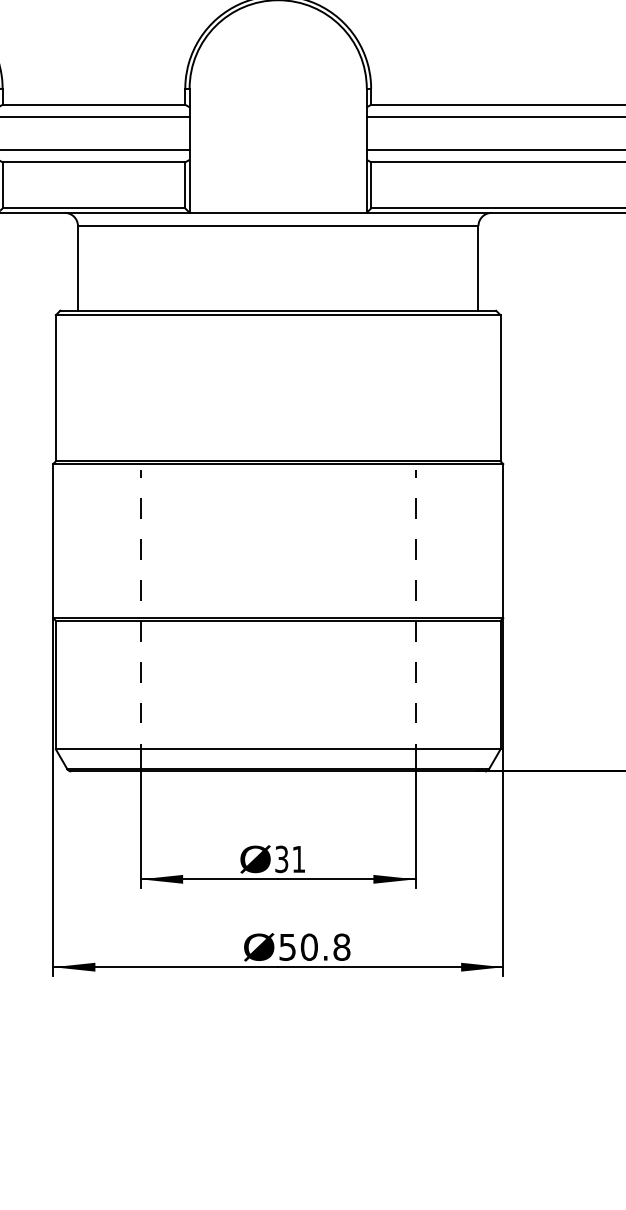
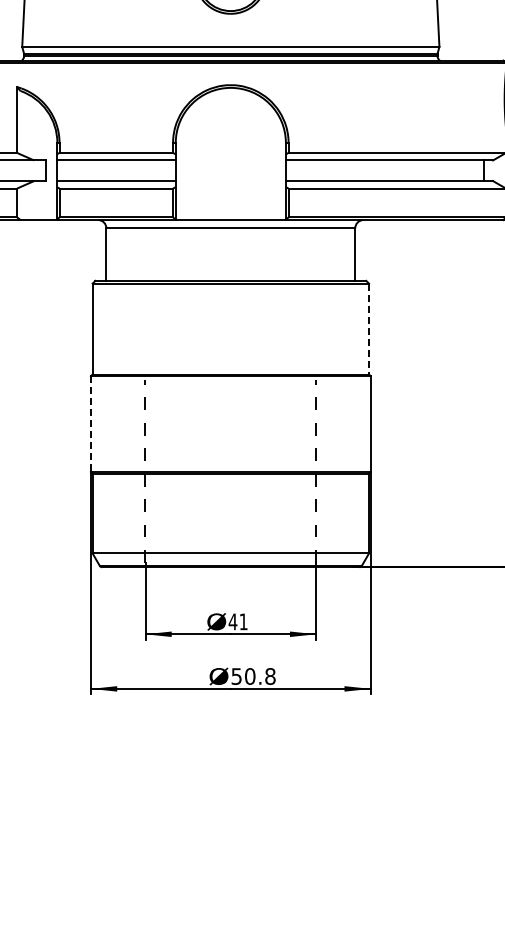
line: (501, 388) -> (369, 329), solid -> dashed
line: (52, 541) -> (90, 424), solid -> dashed
text: (280, 858) -> (232, 621), 31 -> 41

